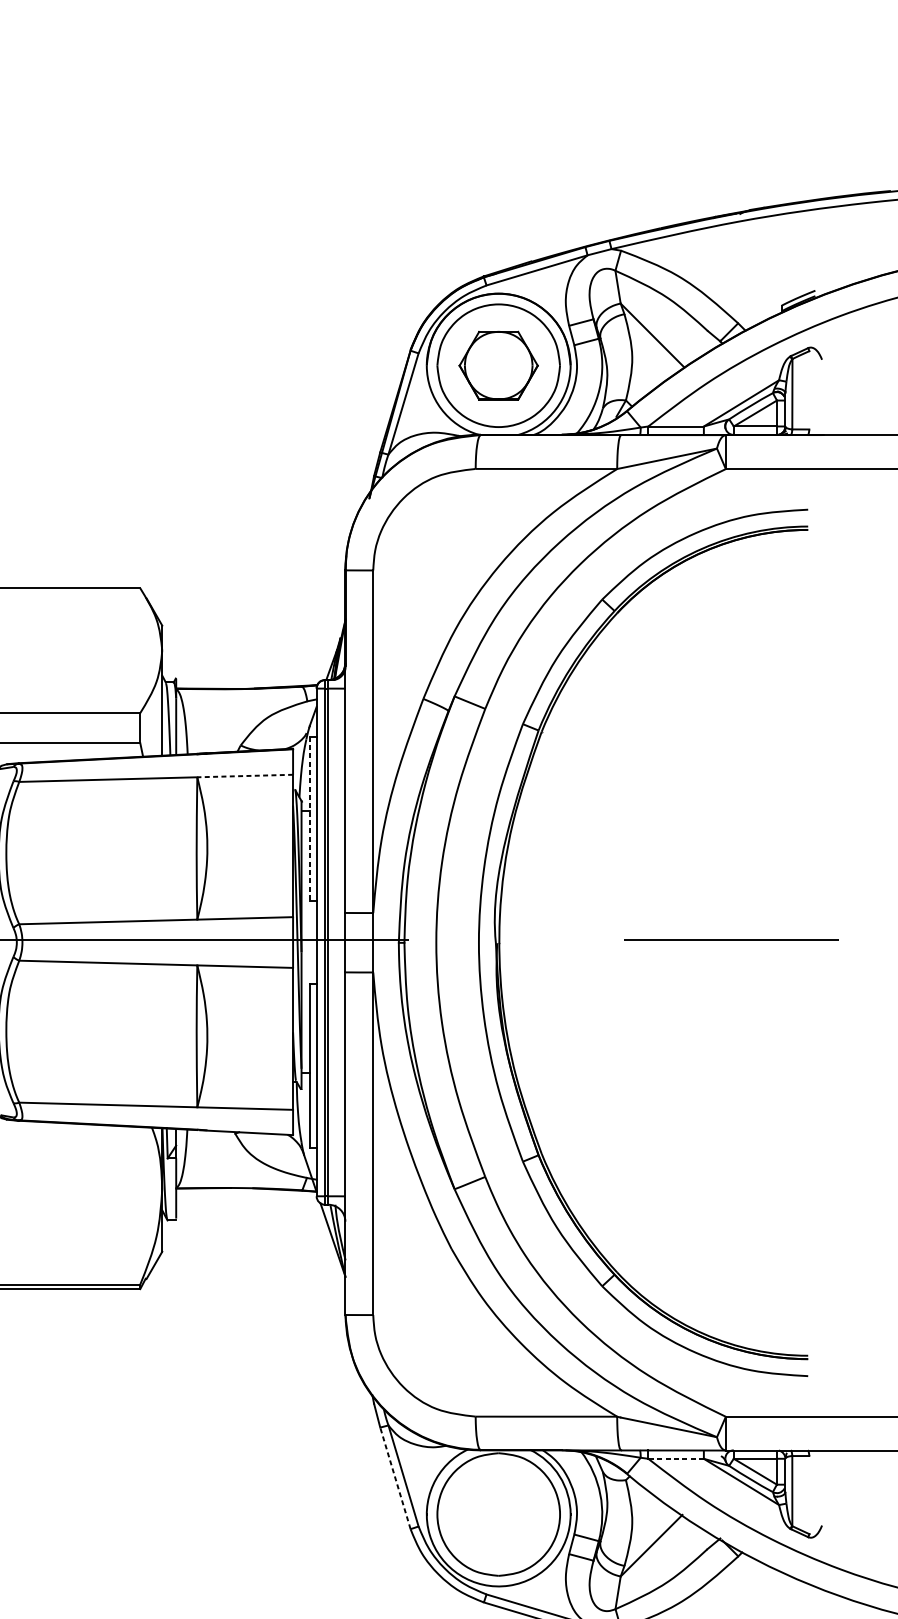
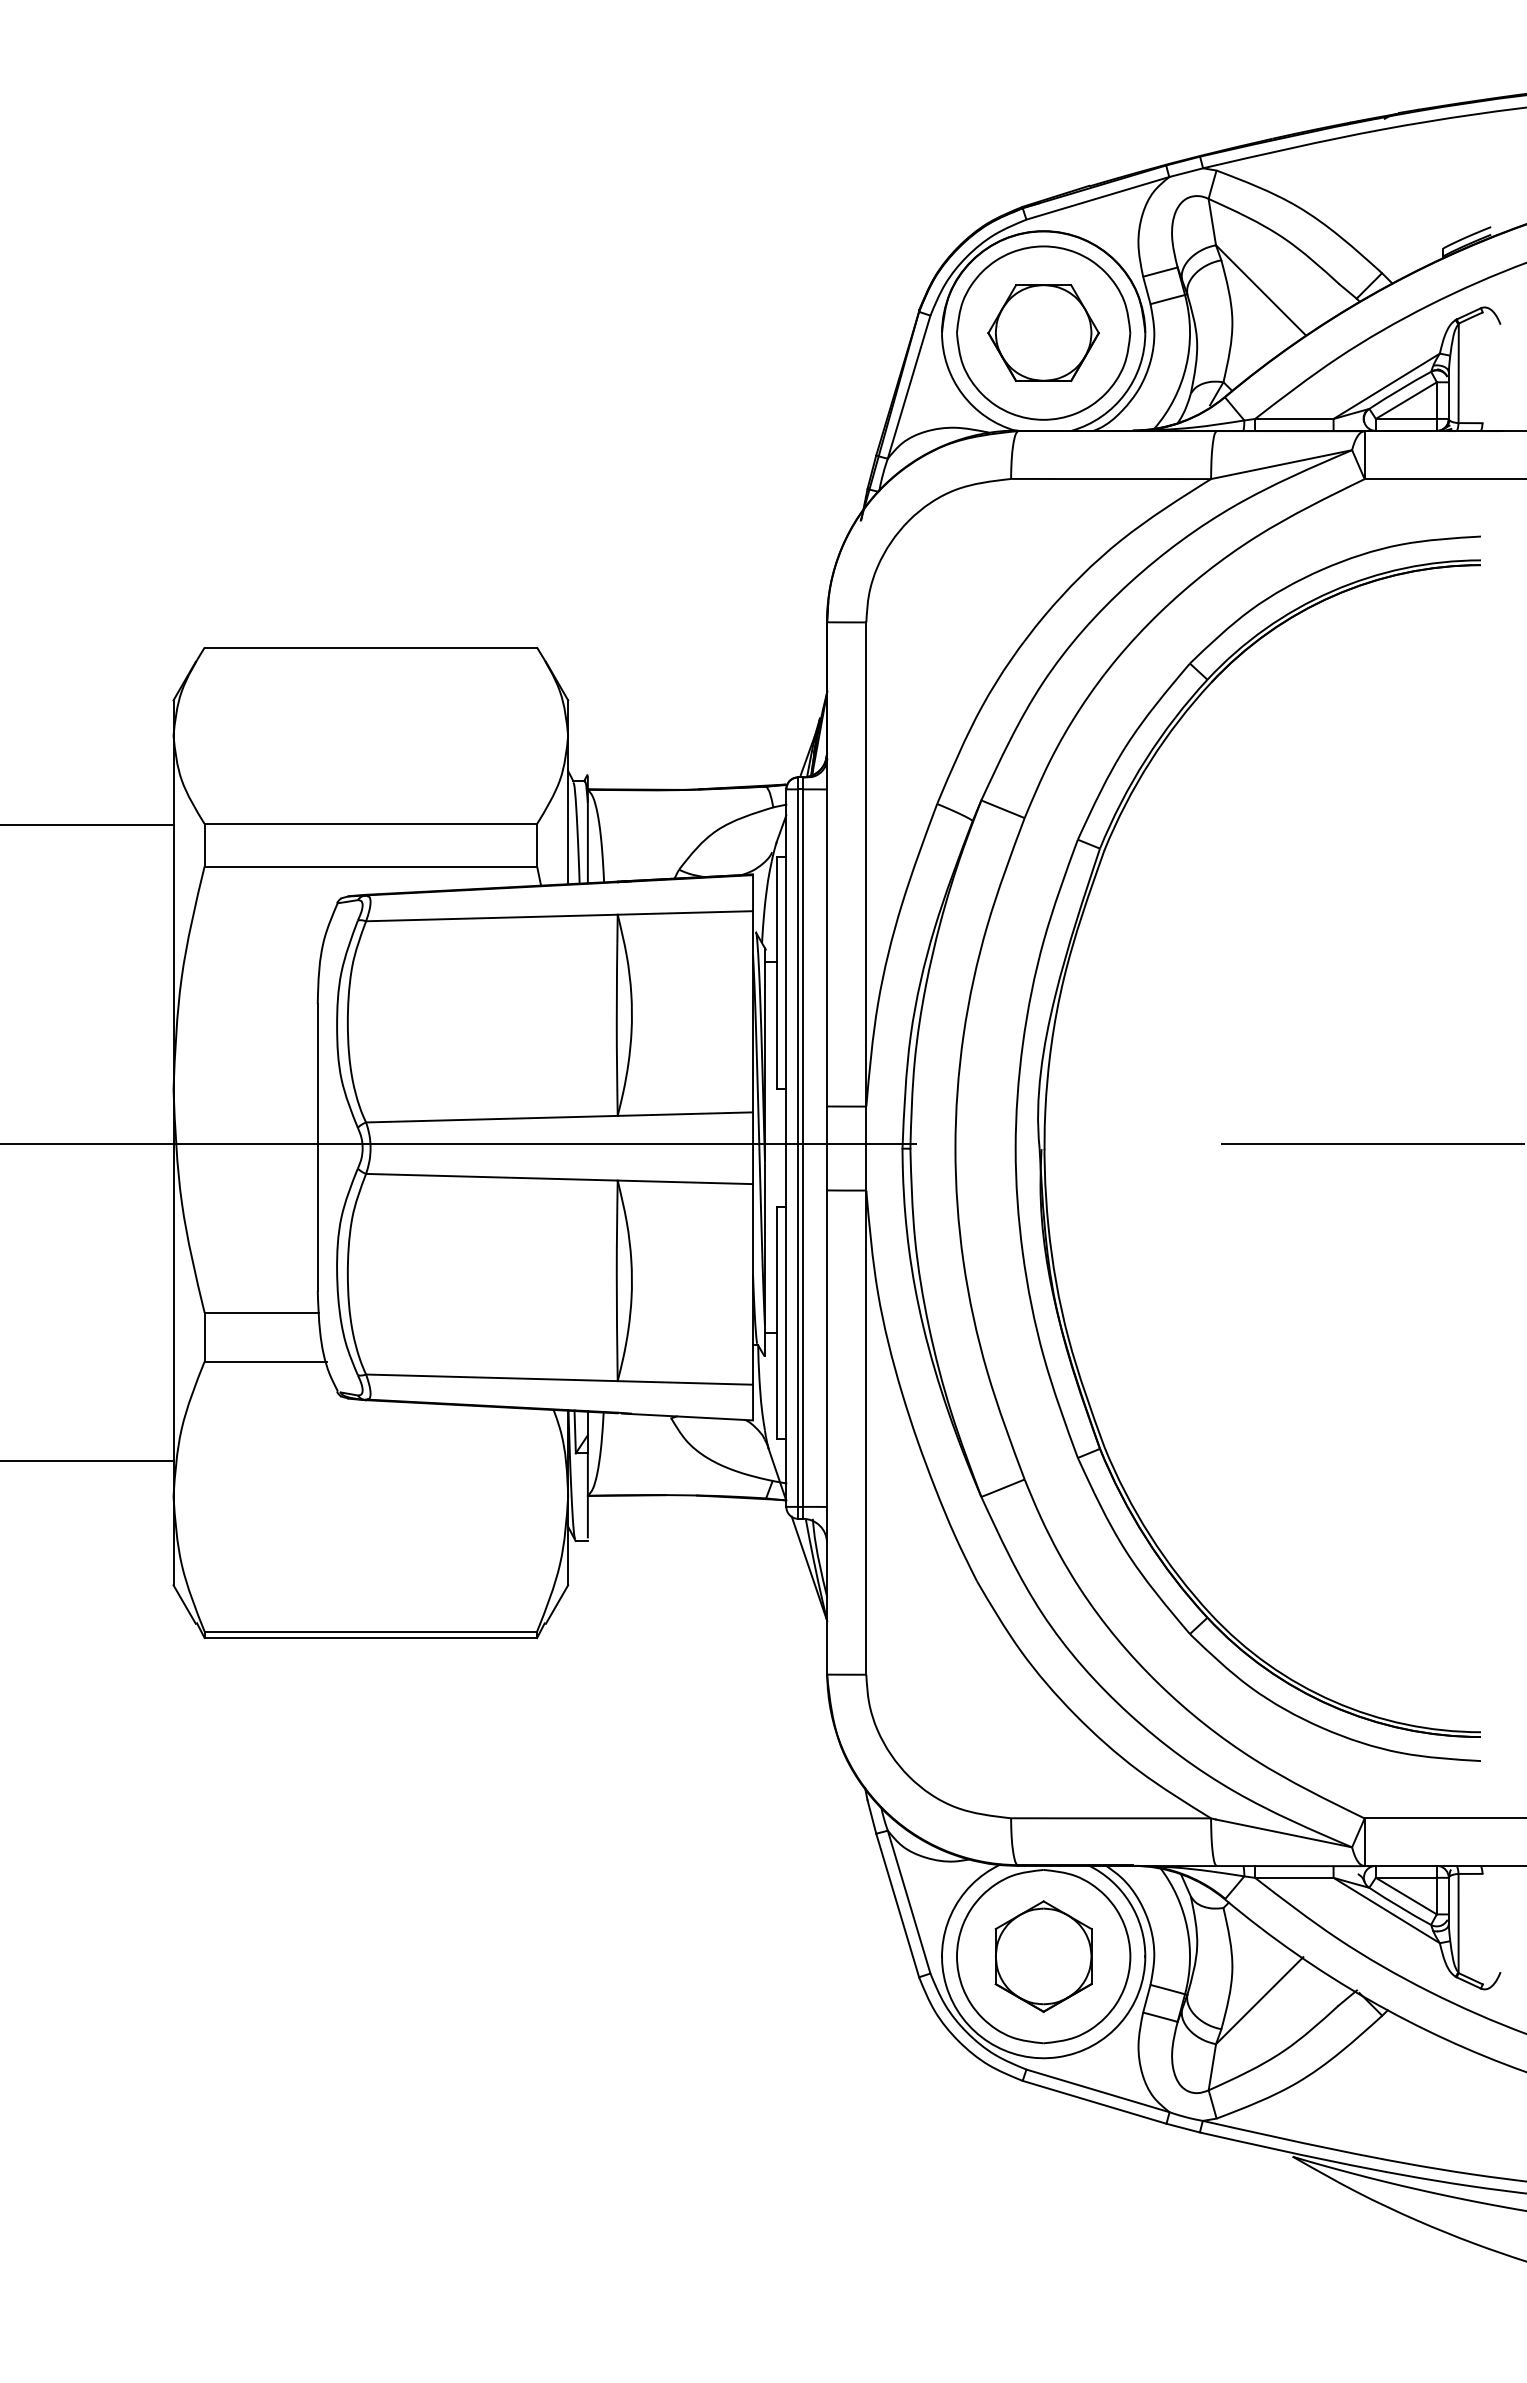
line: (245, 775) -> (685, 912), dashed -> solid
line: (309, 818) -> (776, 973), dashed -> solid
line: (675, 1458) -> (1293, 1877), dashed -> solid
line: (395, 1478) -> (897, 1905), dashed -> solid
part: (498, 1514) -> (1043, 1956), added

